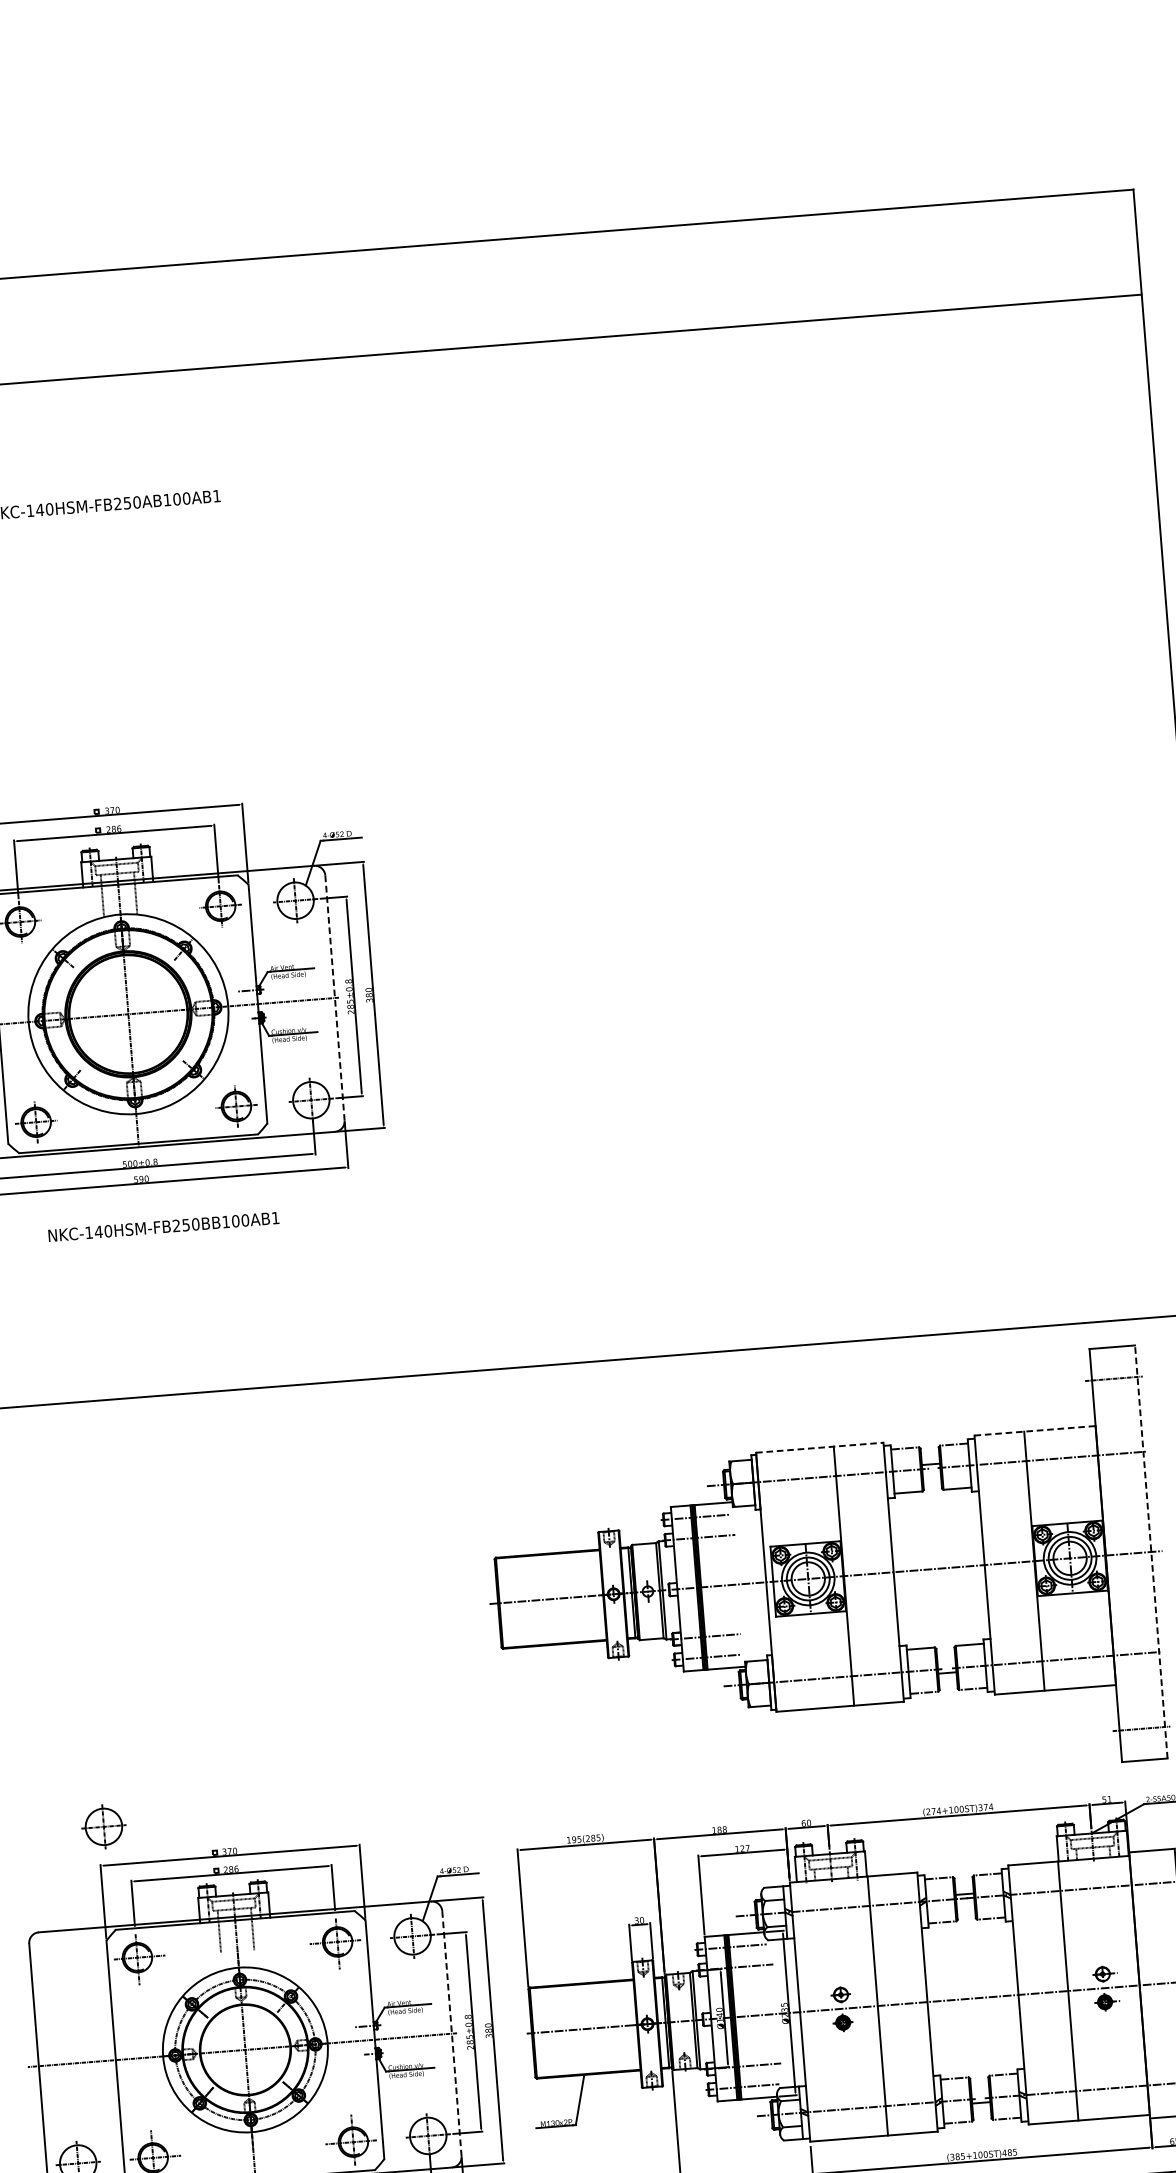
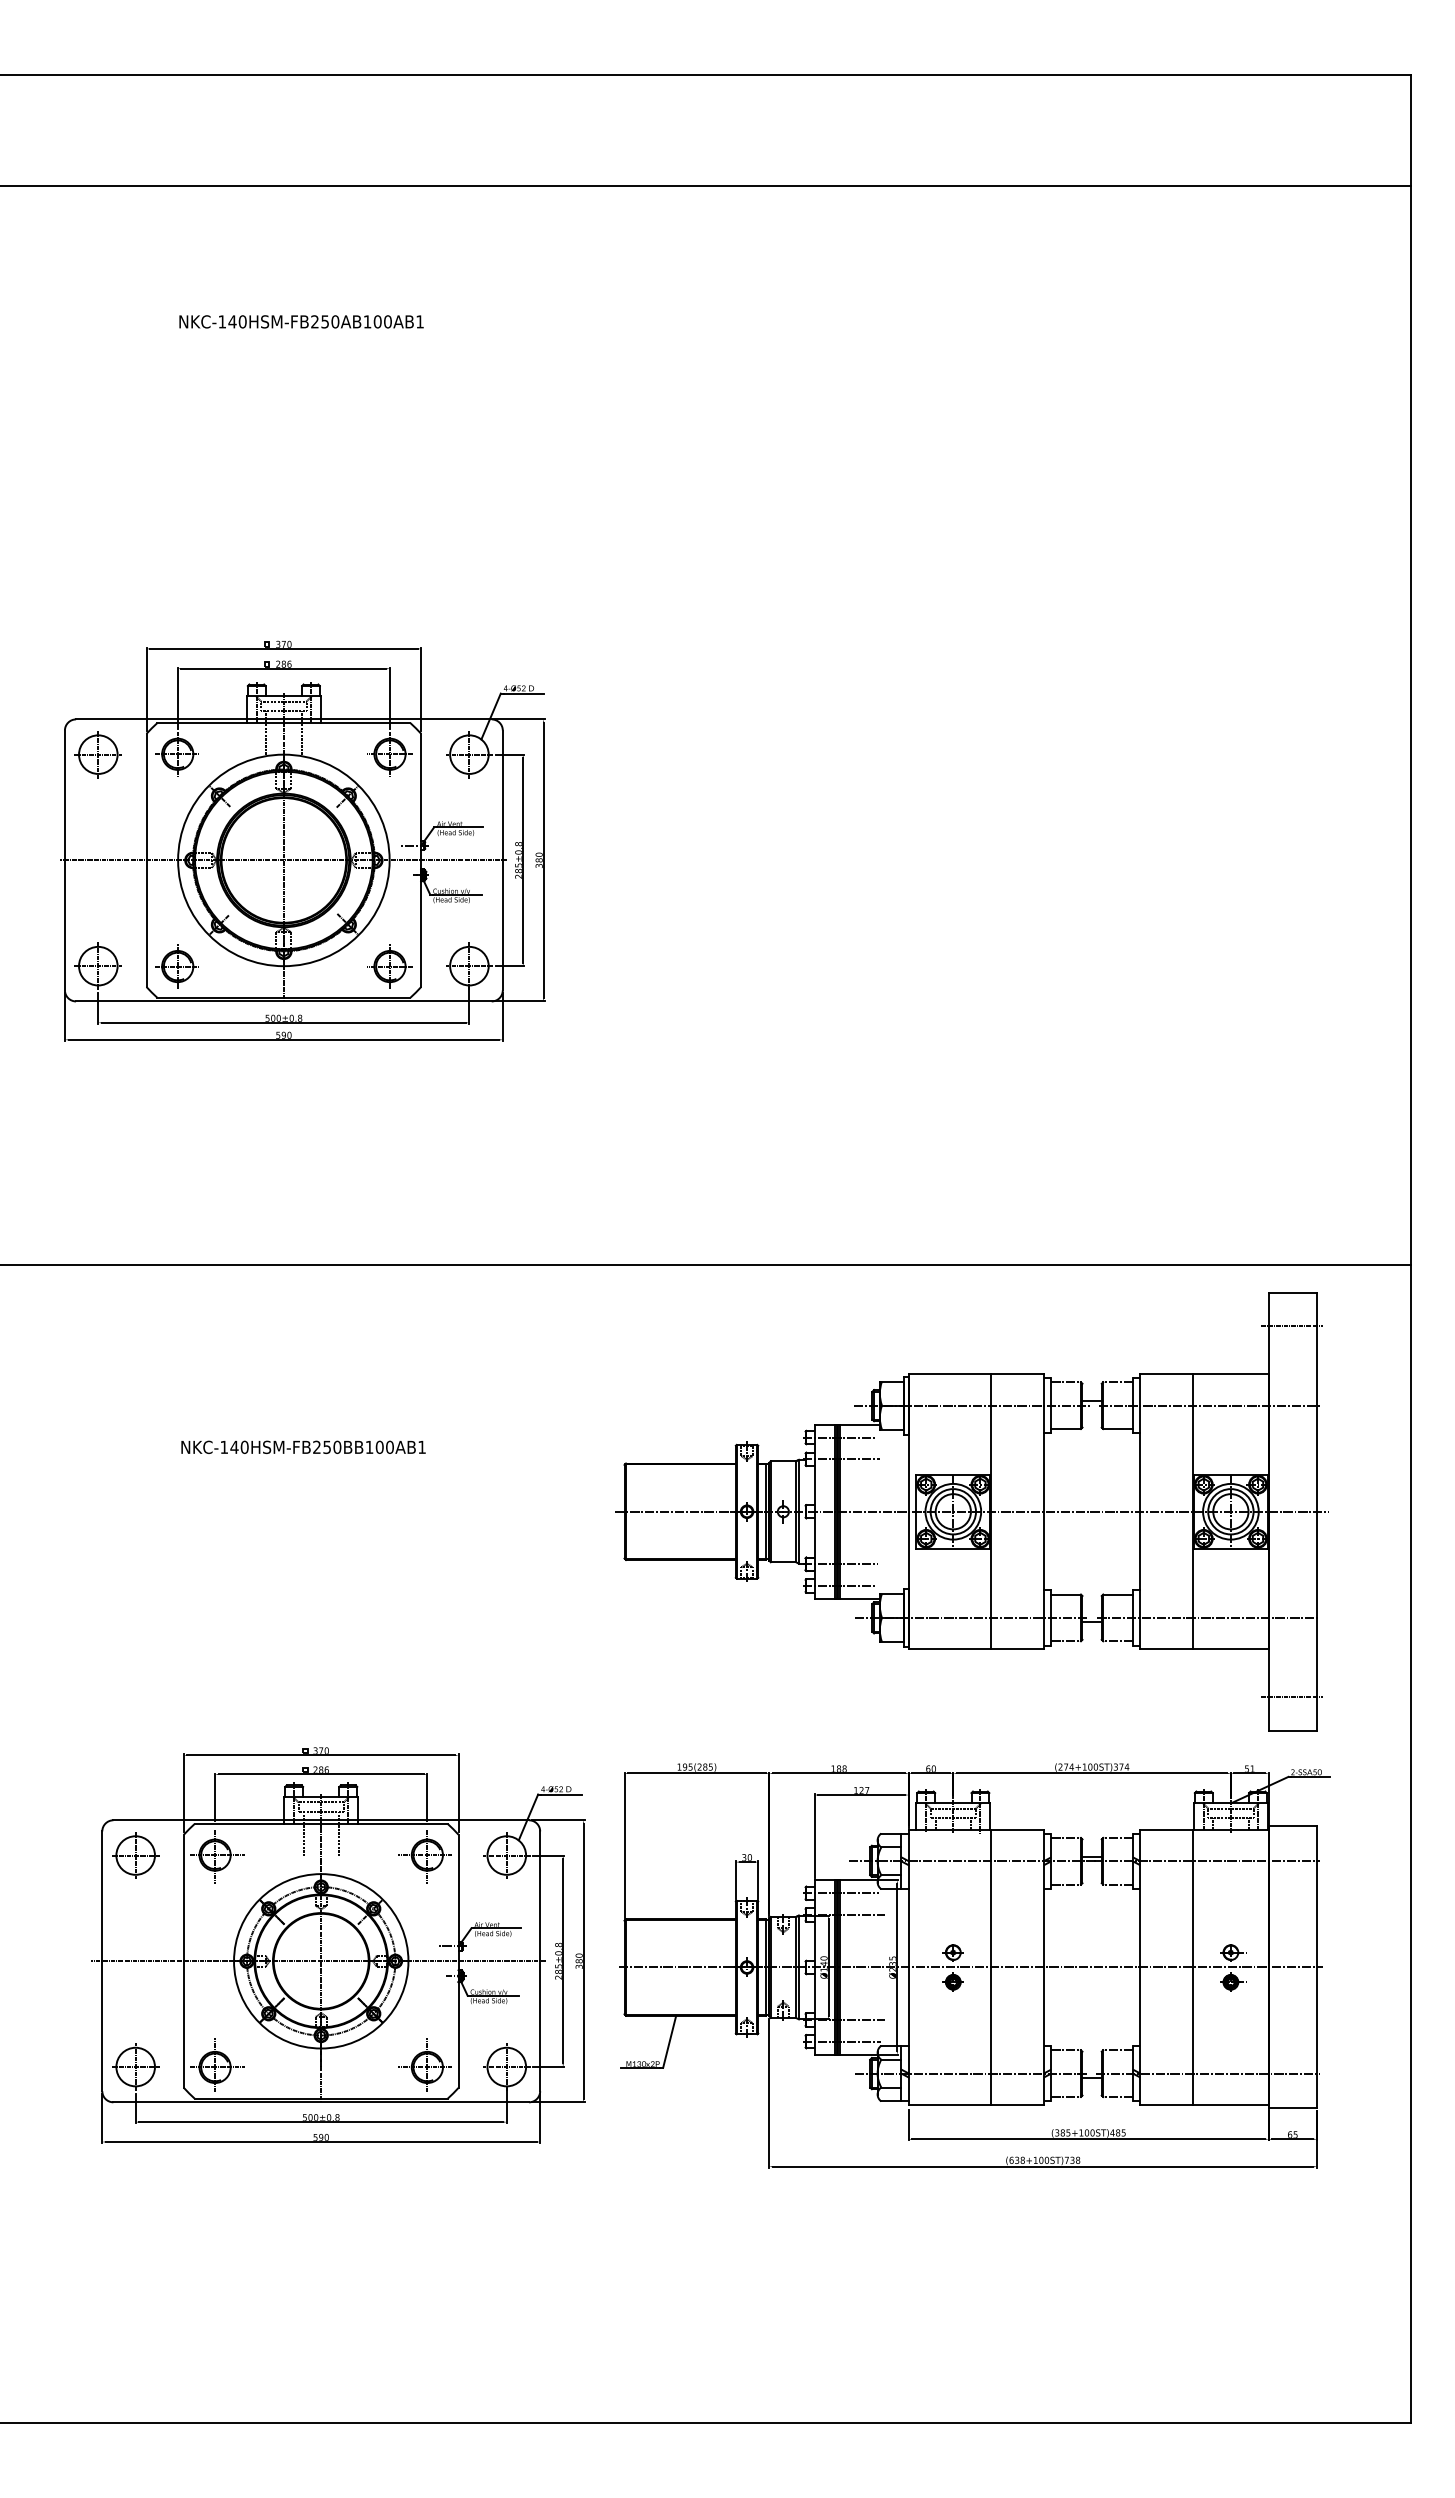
line: (334, 998) -> (502, 860), dashed -> solid
text: (163, 1226) -> (303, 1446), moved
line: (1035, 1430) -> (1205, 1374), dashed -> solid
line: (819, 1447) -> (976, 1374), dashed -> solid
line: (1151, 1551) -> (1317, 1511), dashed -> solid
part: (103, 1826) -> (135, 1855), moved
line: (452, 2033) -> (540, 1961), dashed -> solid

